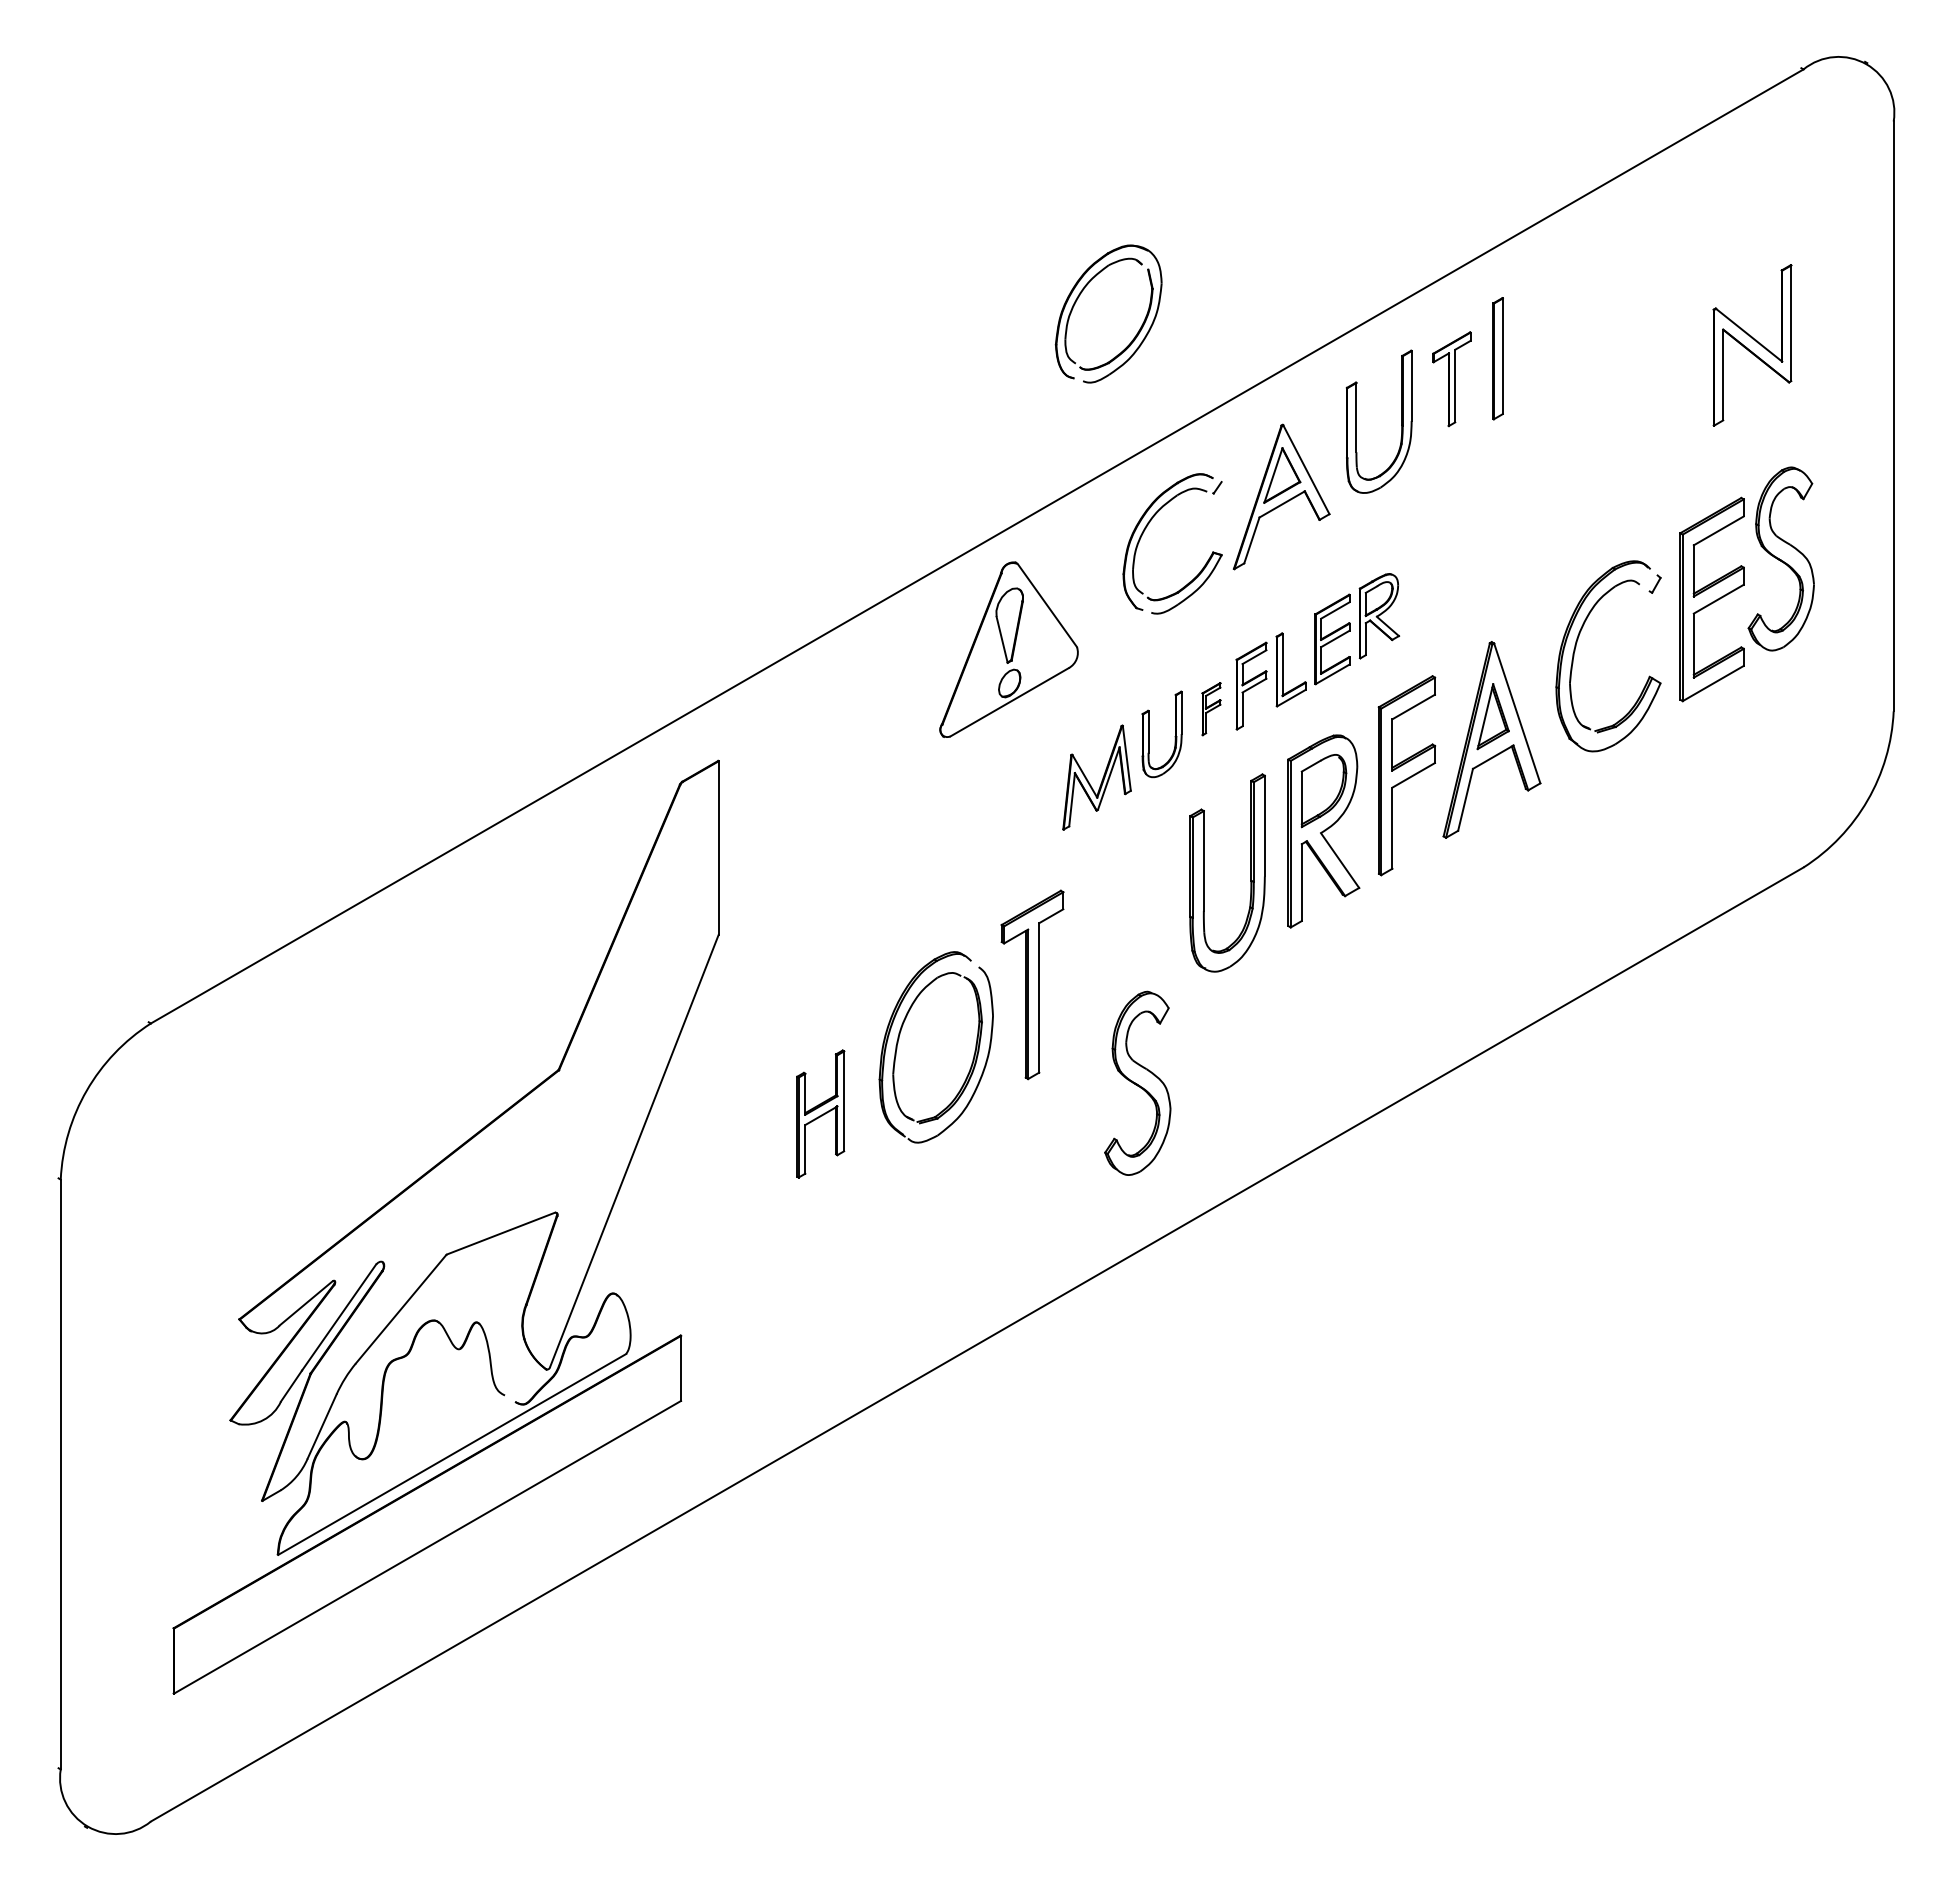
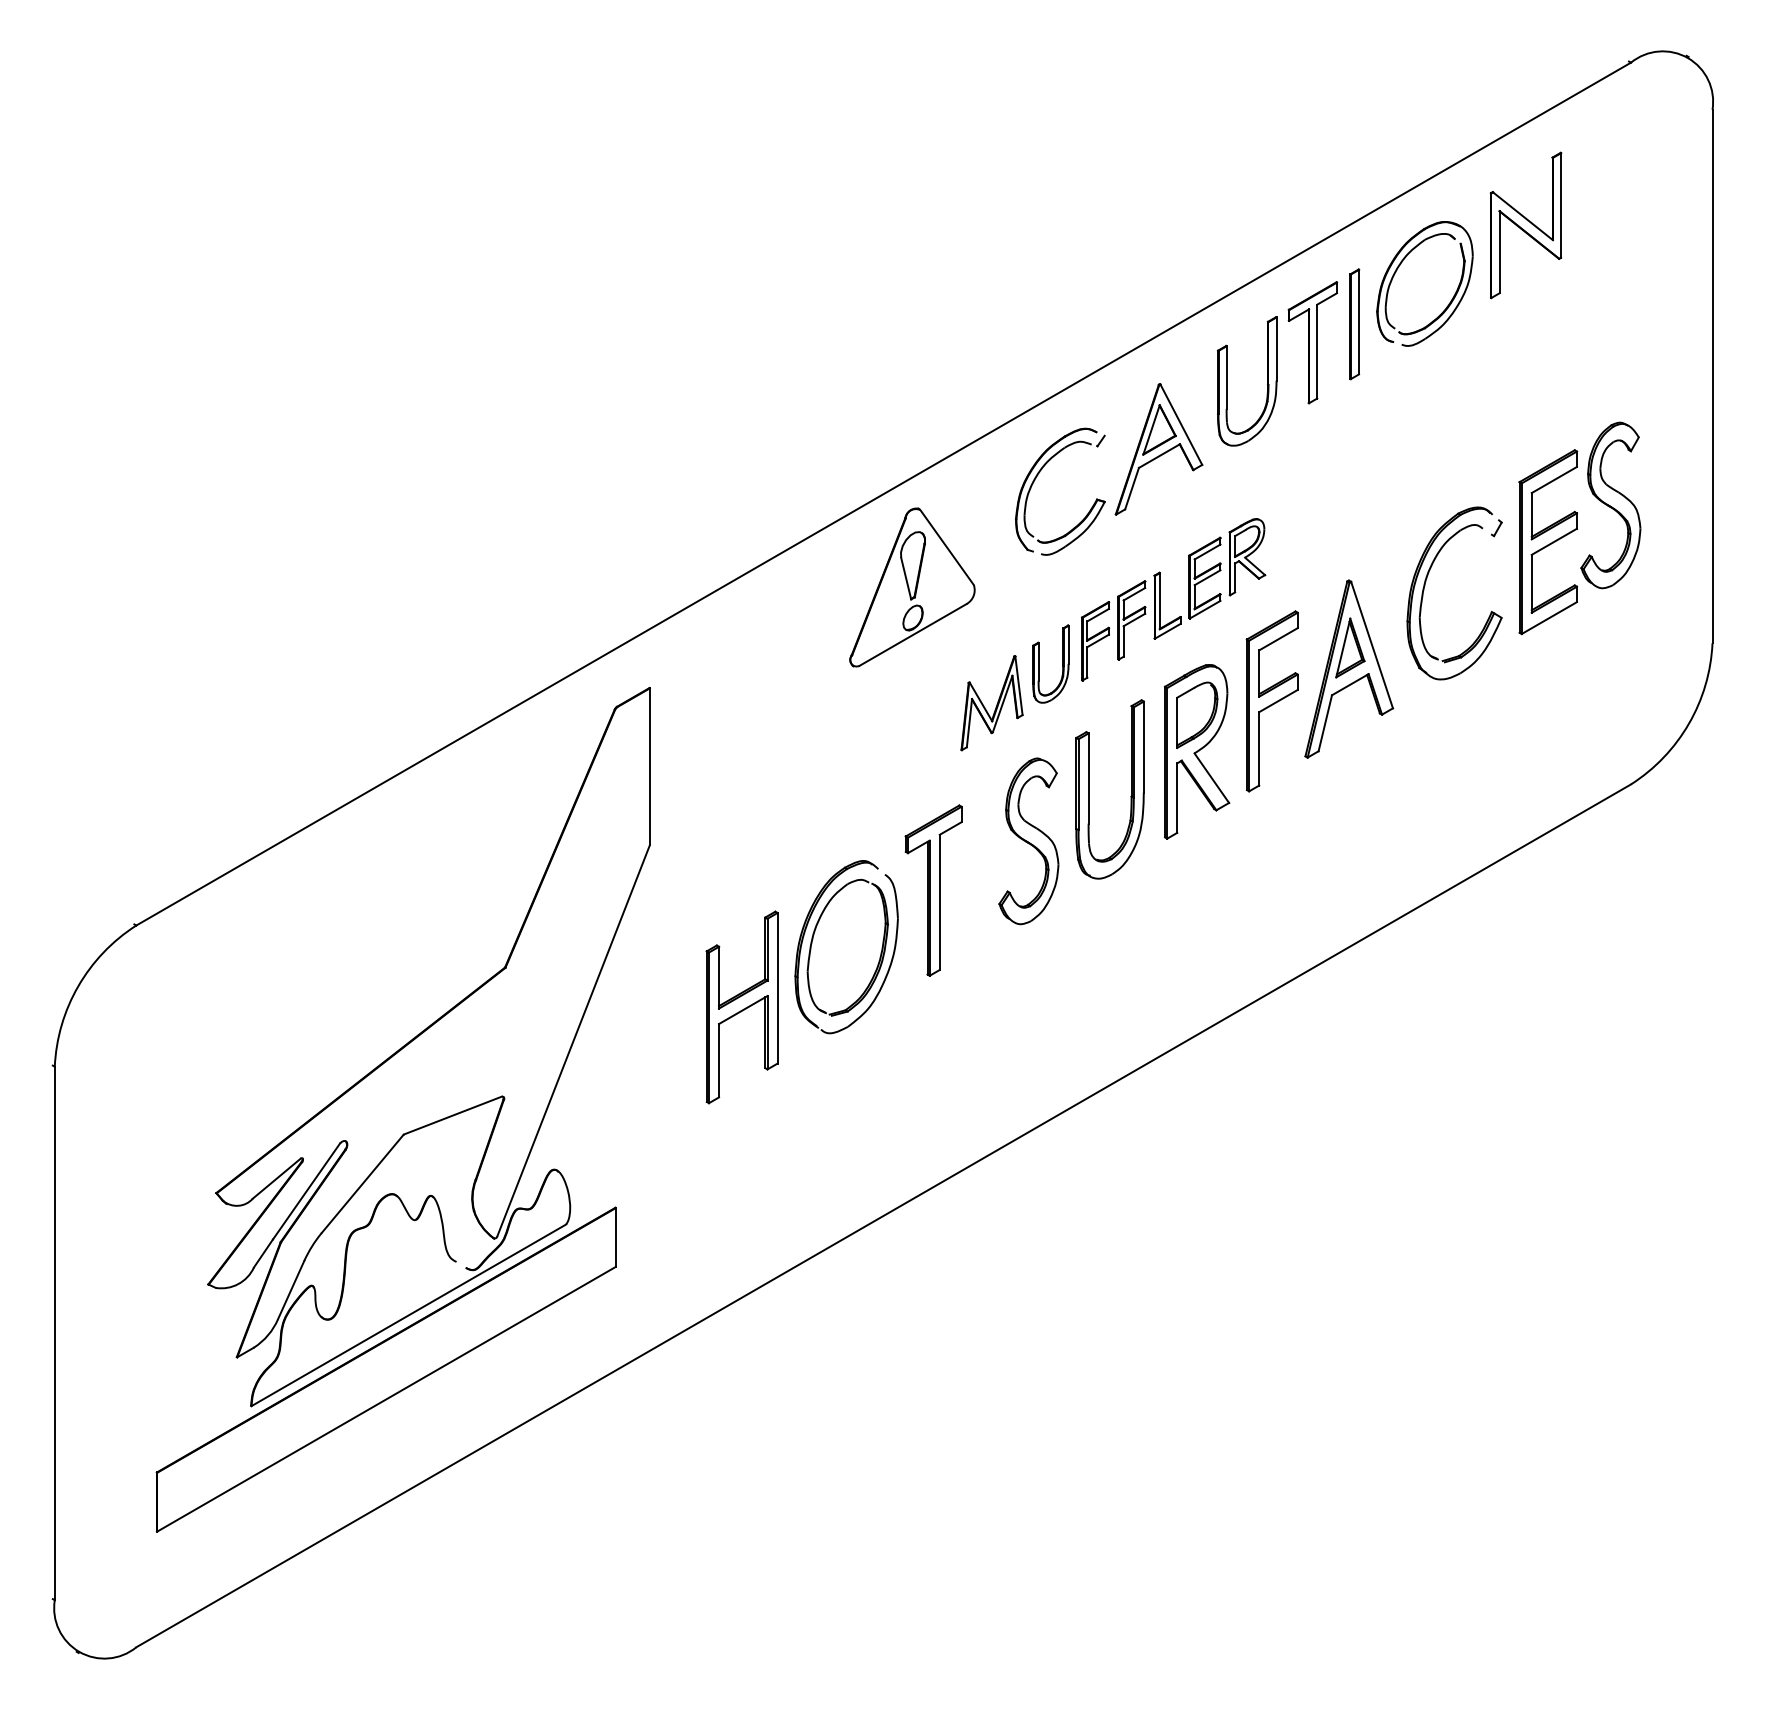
part: (1080, 295) -> (1399, 267), moved
part: (1752, 345) -> (1526, 225), moved
part: (1451, 379) -> (1312, 343), size x1.43
part: (1211, 708) -> (1095, 640), size x1.67
part: (1137, 1082) -> (1028, 840), moved
part: (820, 1113) -> (741, 1006), size x1.67

